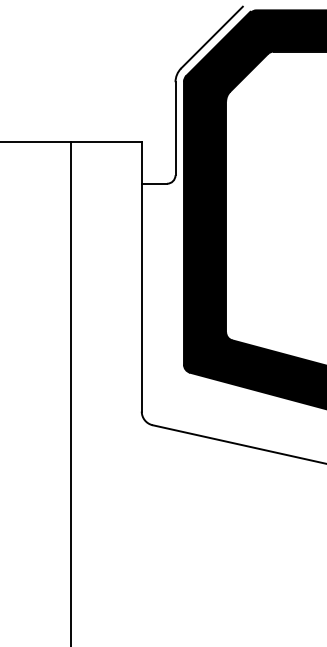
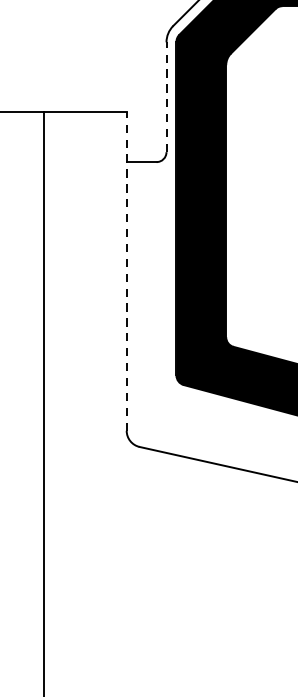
line: (175, 128) -> (166, 96), solid -> dashed
line: (141, 276) -> (126, 271), solid -> dashed

